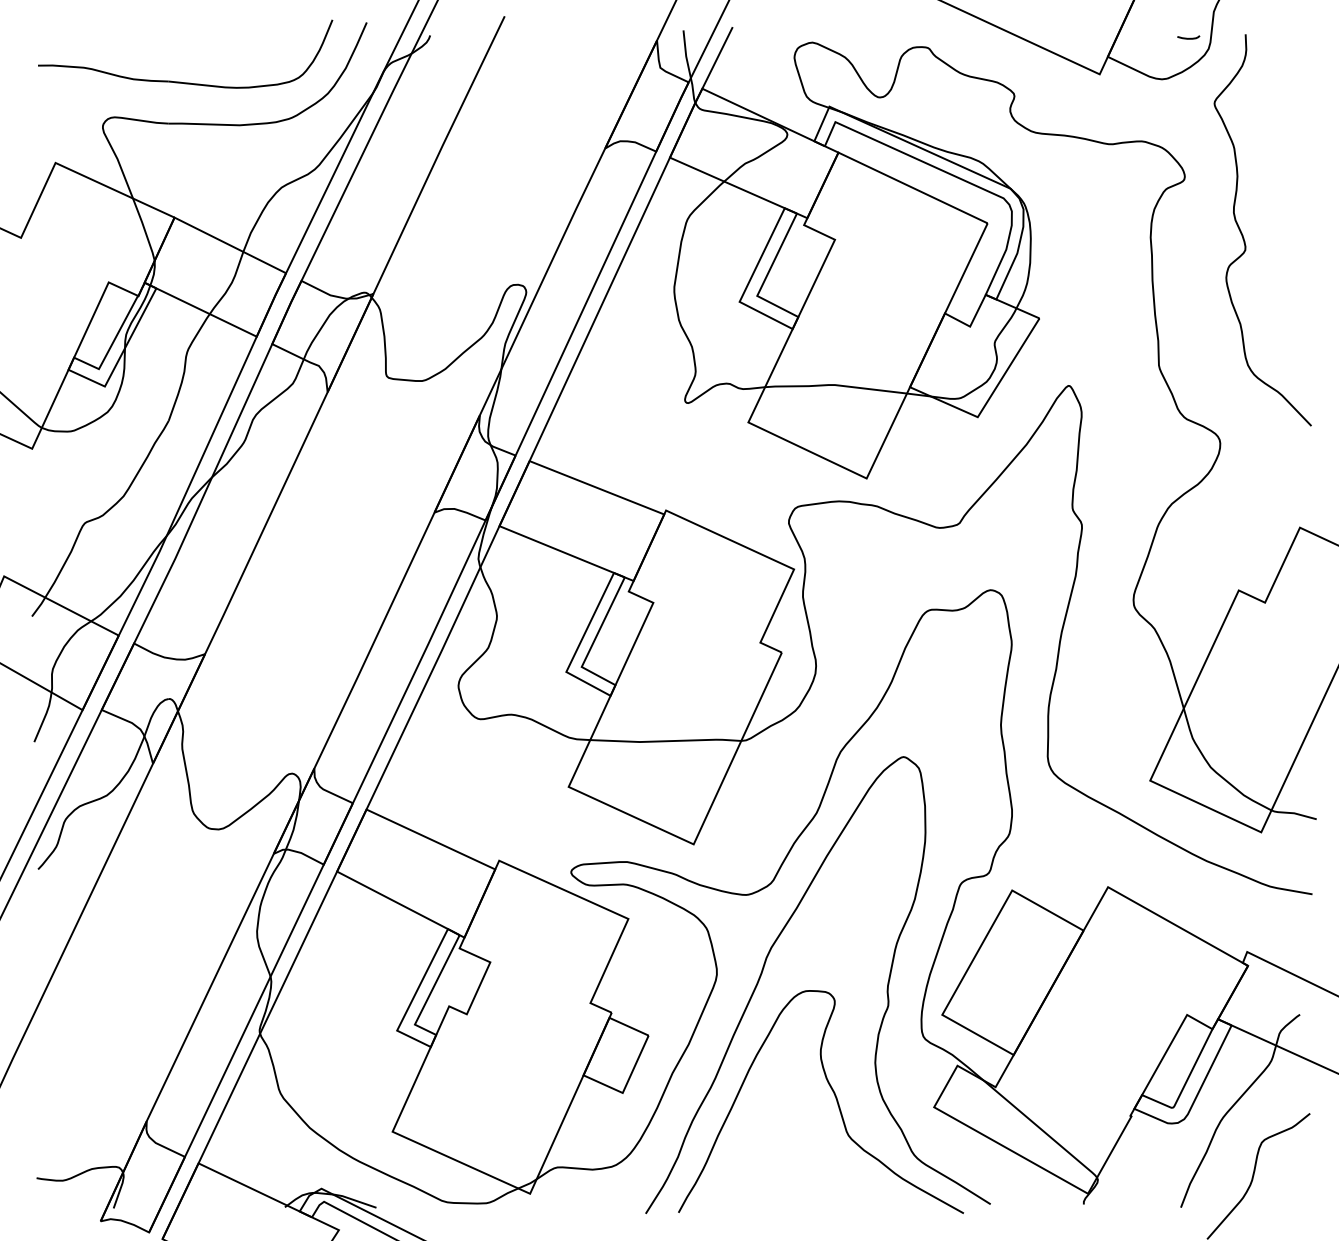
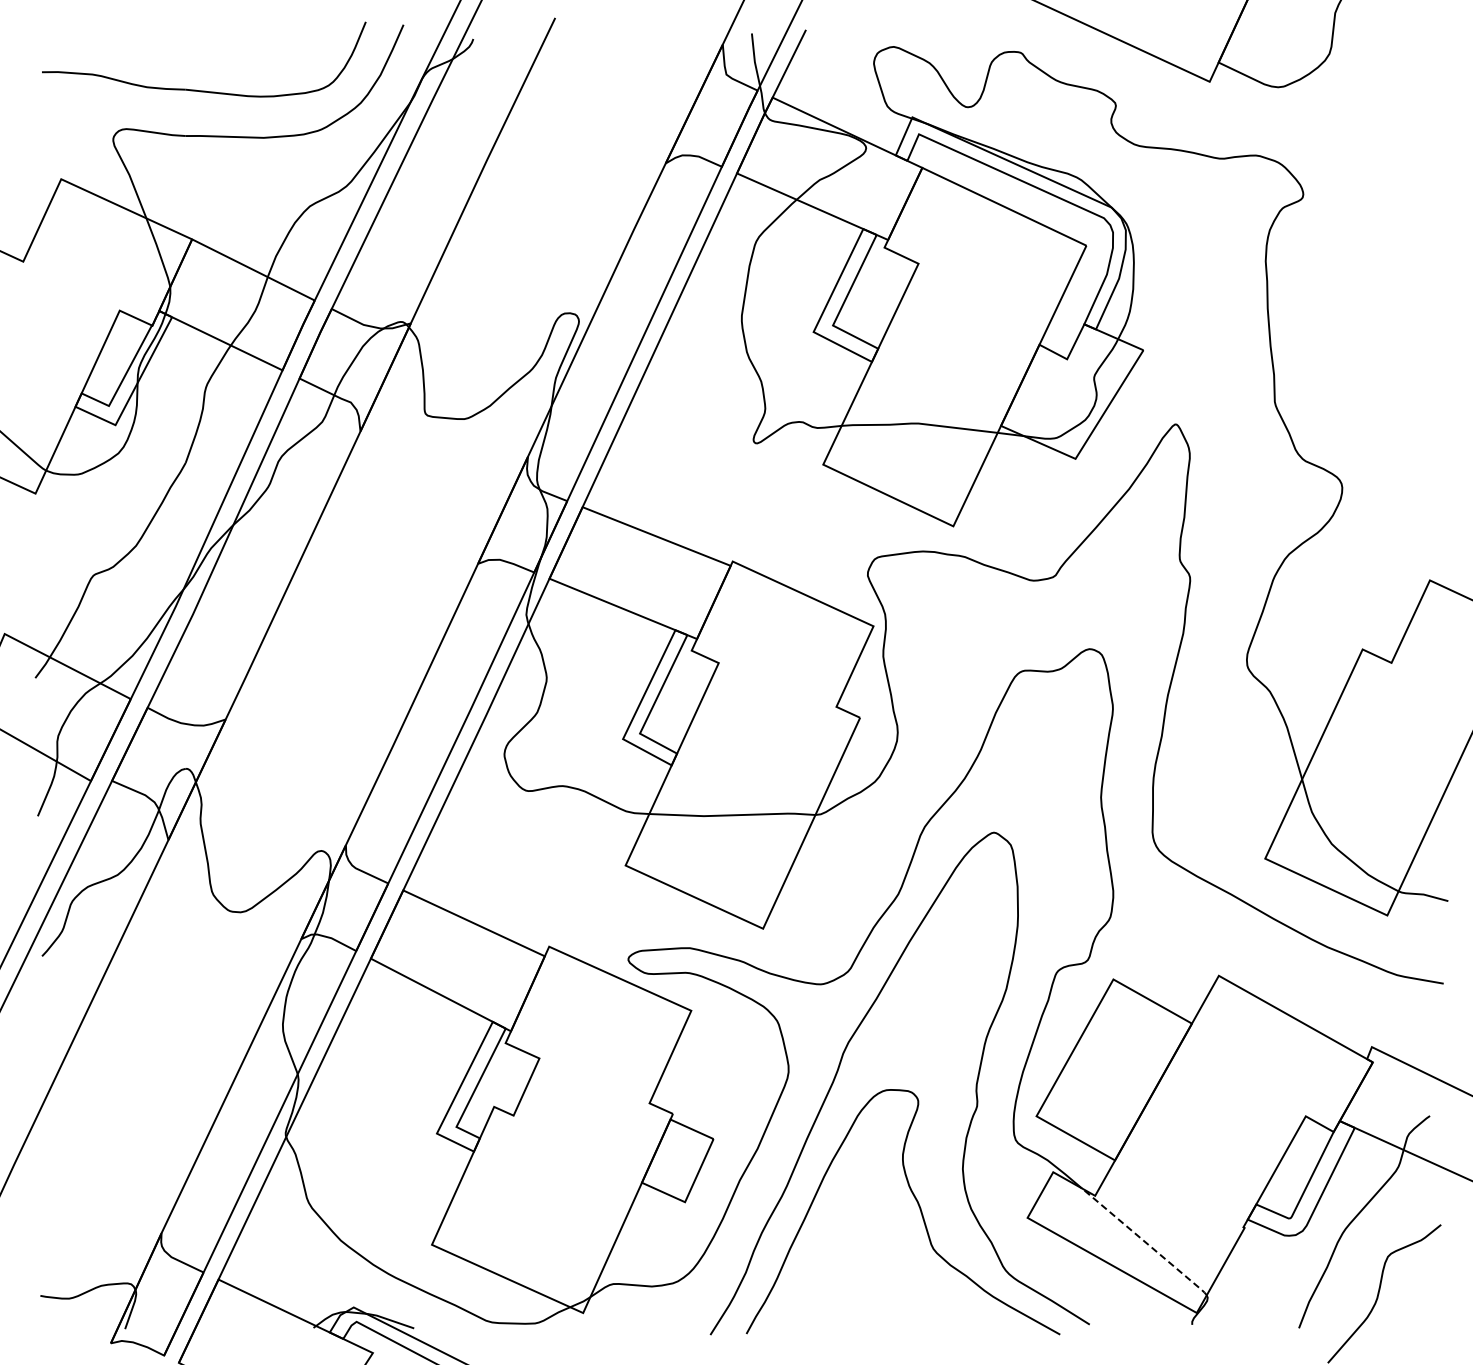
curve: (1188, 37) -> (1307, 41), removed
curve: (1244, 236) -> (1368, 260), removed
line: (1041, 1129) -> (1145, 1242), solid -> dashed

